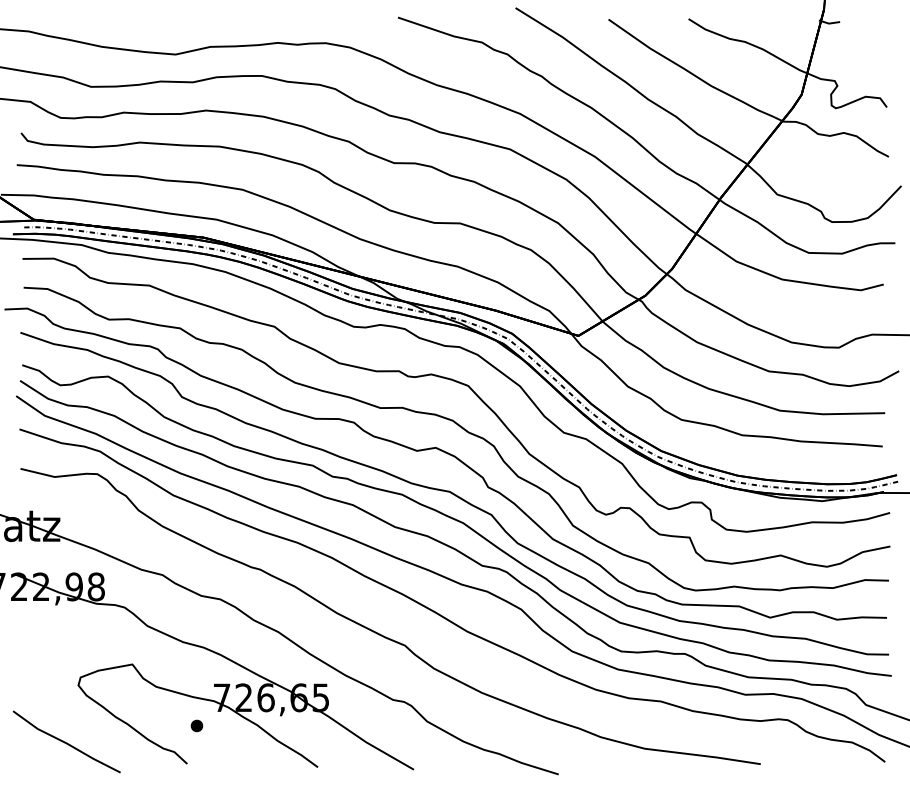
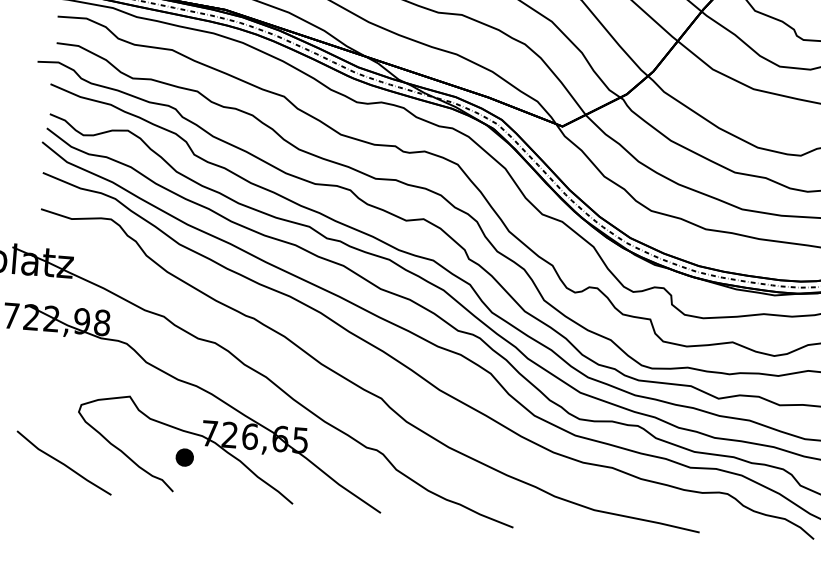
part: (196, 725) -> (184, 457), size x1.6

